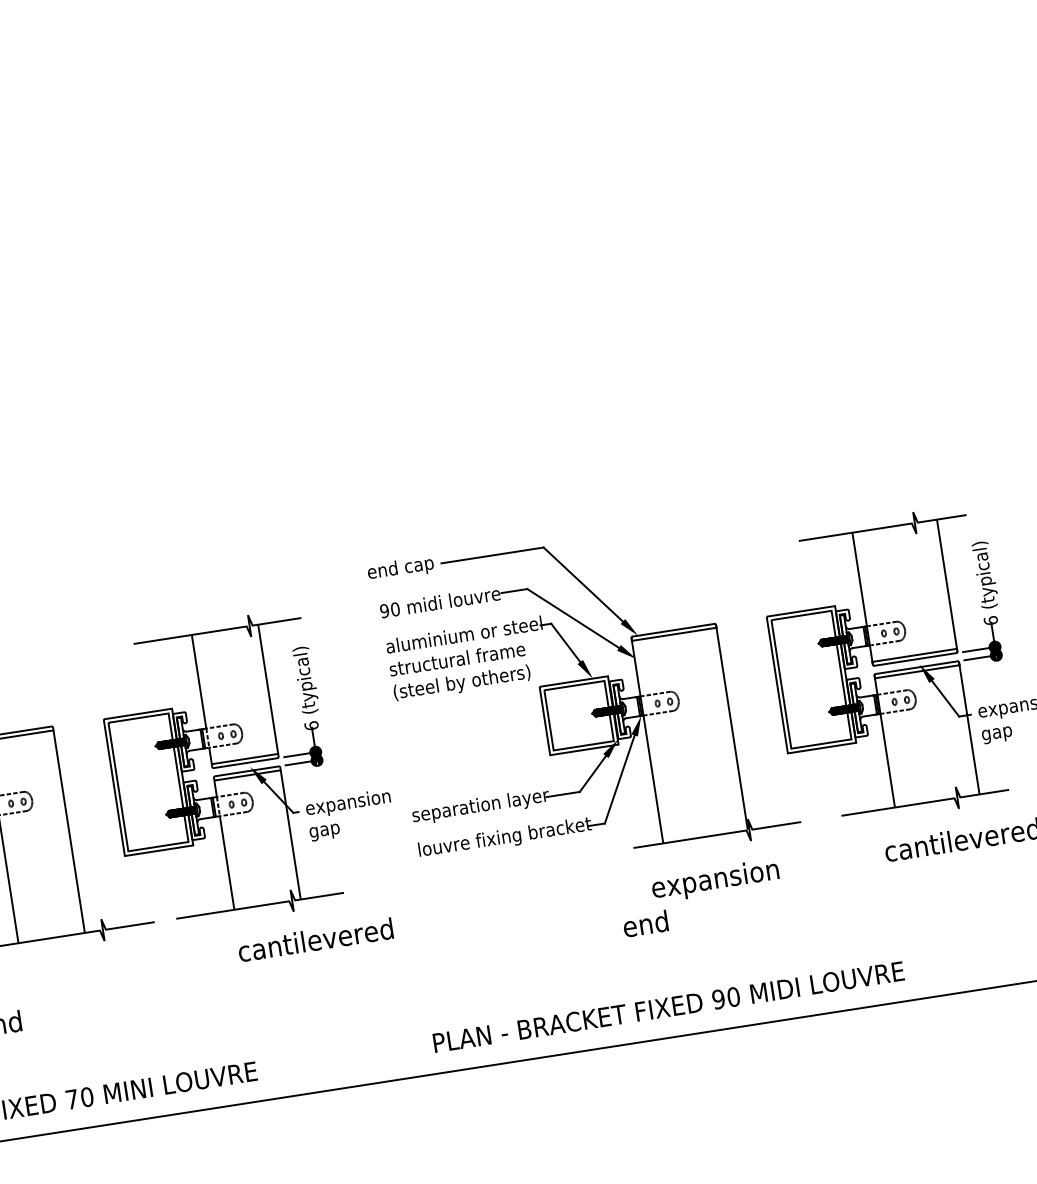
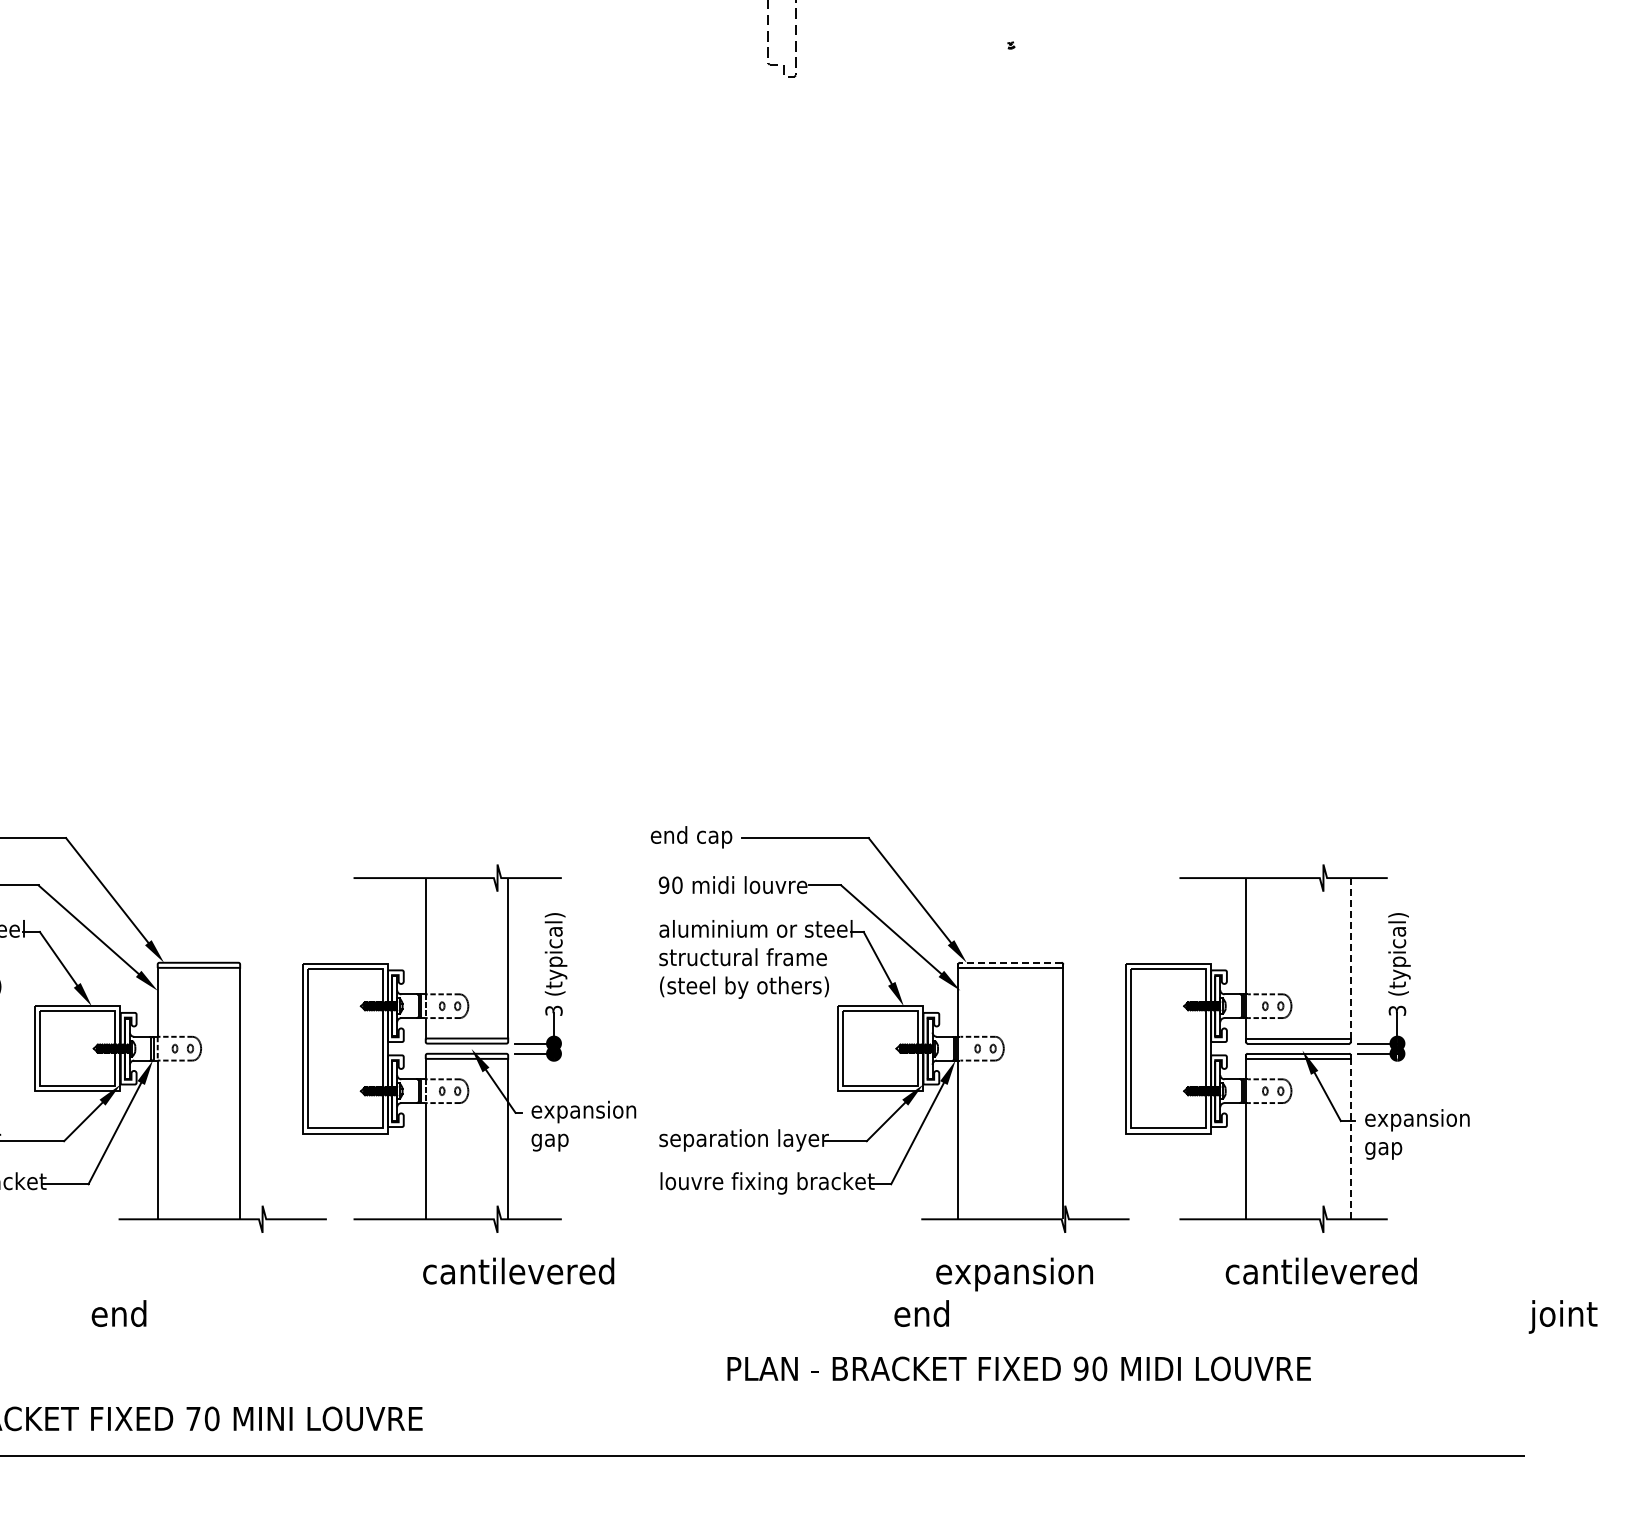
line: (946, 586) -> (1350, 960), solid -> dashed
text: (990, 620) -> (1397, 1010), 6 -> 3
line: (673, 630) -> (1010, 962), solid -> dashed
text: (311, 725) -> (553, 1010), 6 -> 3
line: (968, 728) -> (1350, 1137), solid -> dashed
text: (668, 1006) -> (1018, 1368), moved

